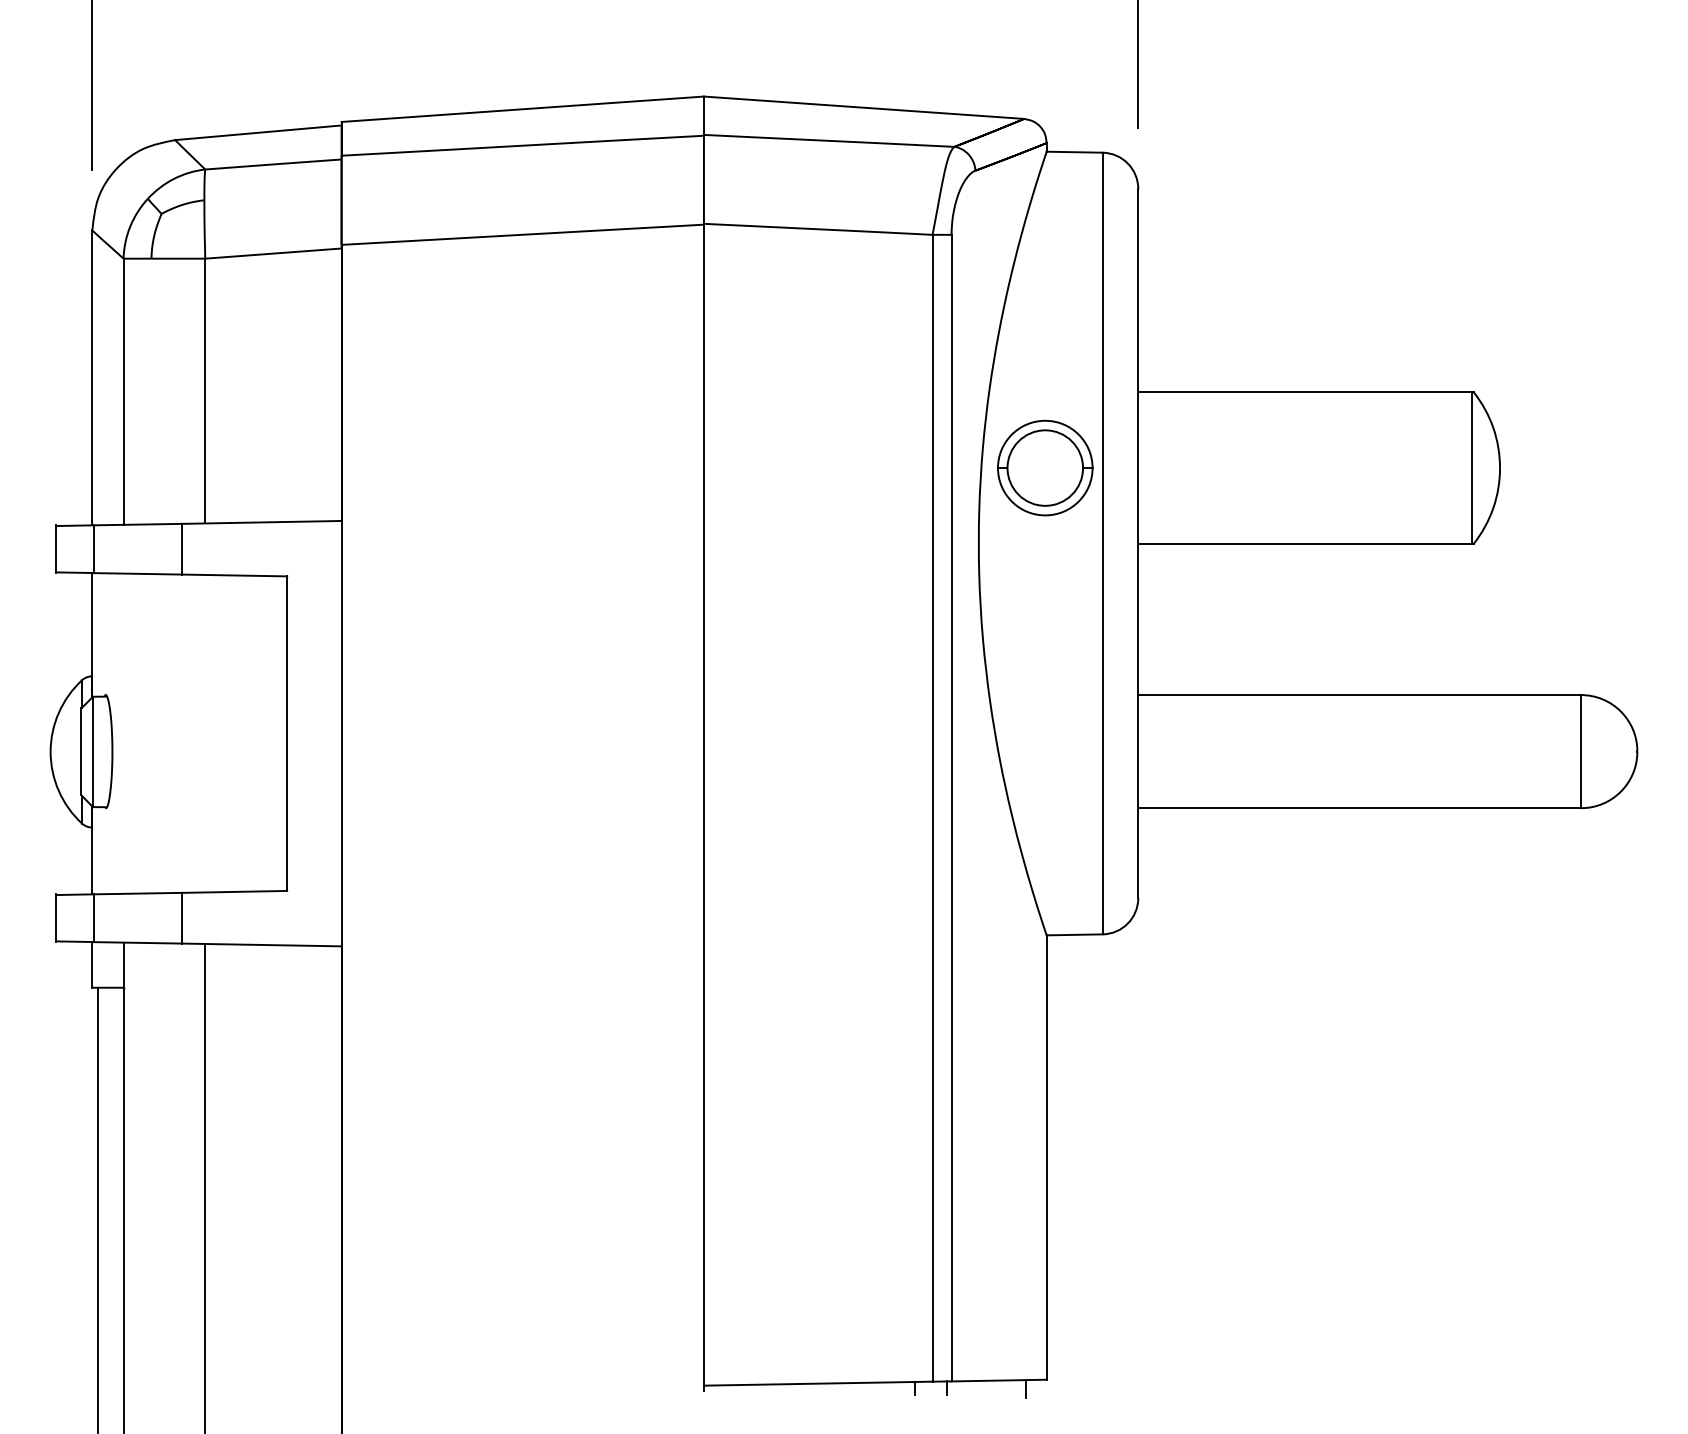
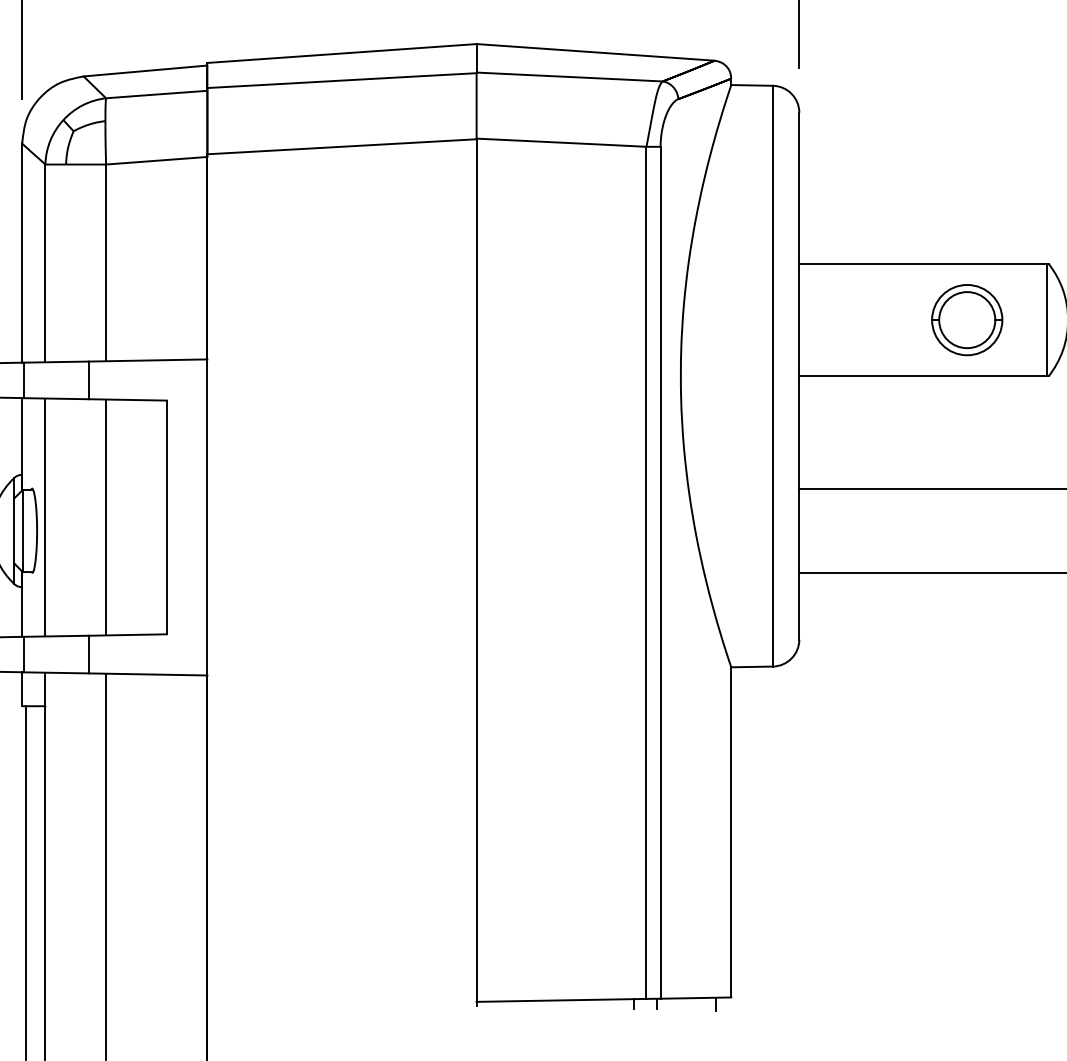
part: (1045, 467) -> (967, 319), moved
line: (123, 733) -> (45, 517), added
line: (205, 733) -> (106, 517), added

